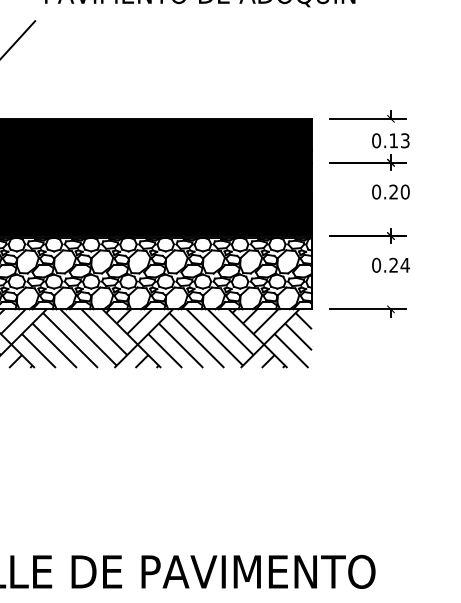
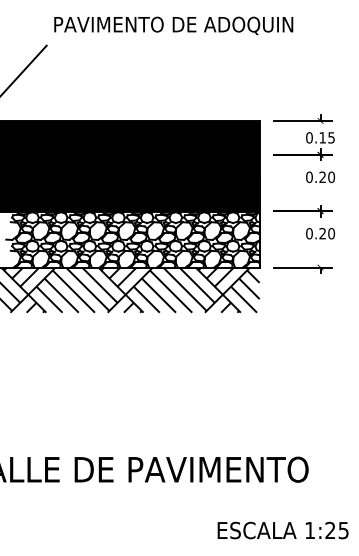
text: (405, 140) -> (331, 137), 0.13 -> 0.15
text: (405, 265) -> (331, 233), 0.24 -> 0.20

